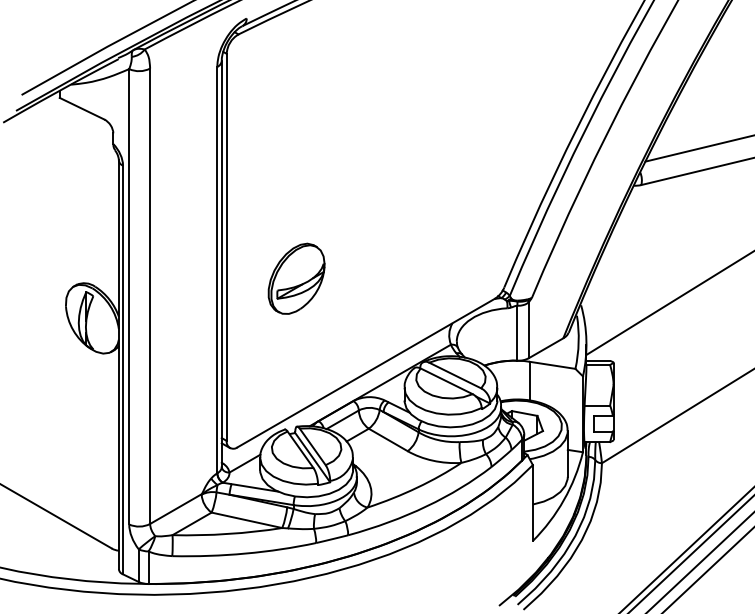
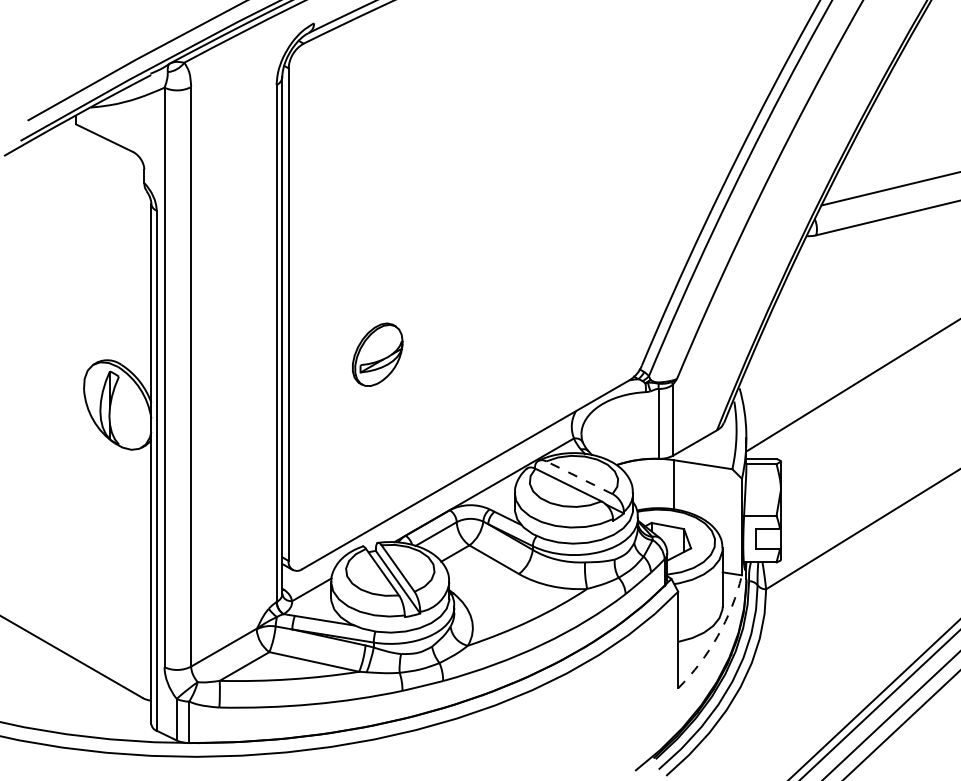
part: (296, 278) -> (377, 354), size x0.7
line: (455, 375) -> (579, 477), solid -> dashed
arc: (563, 500) -> (717, 636), solid -> dashed

